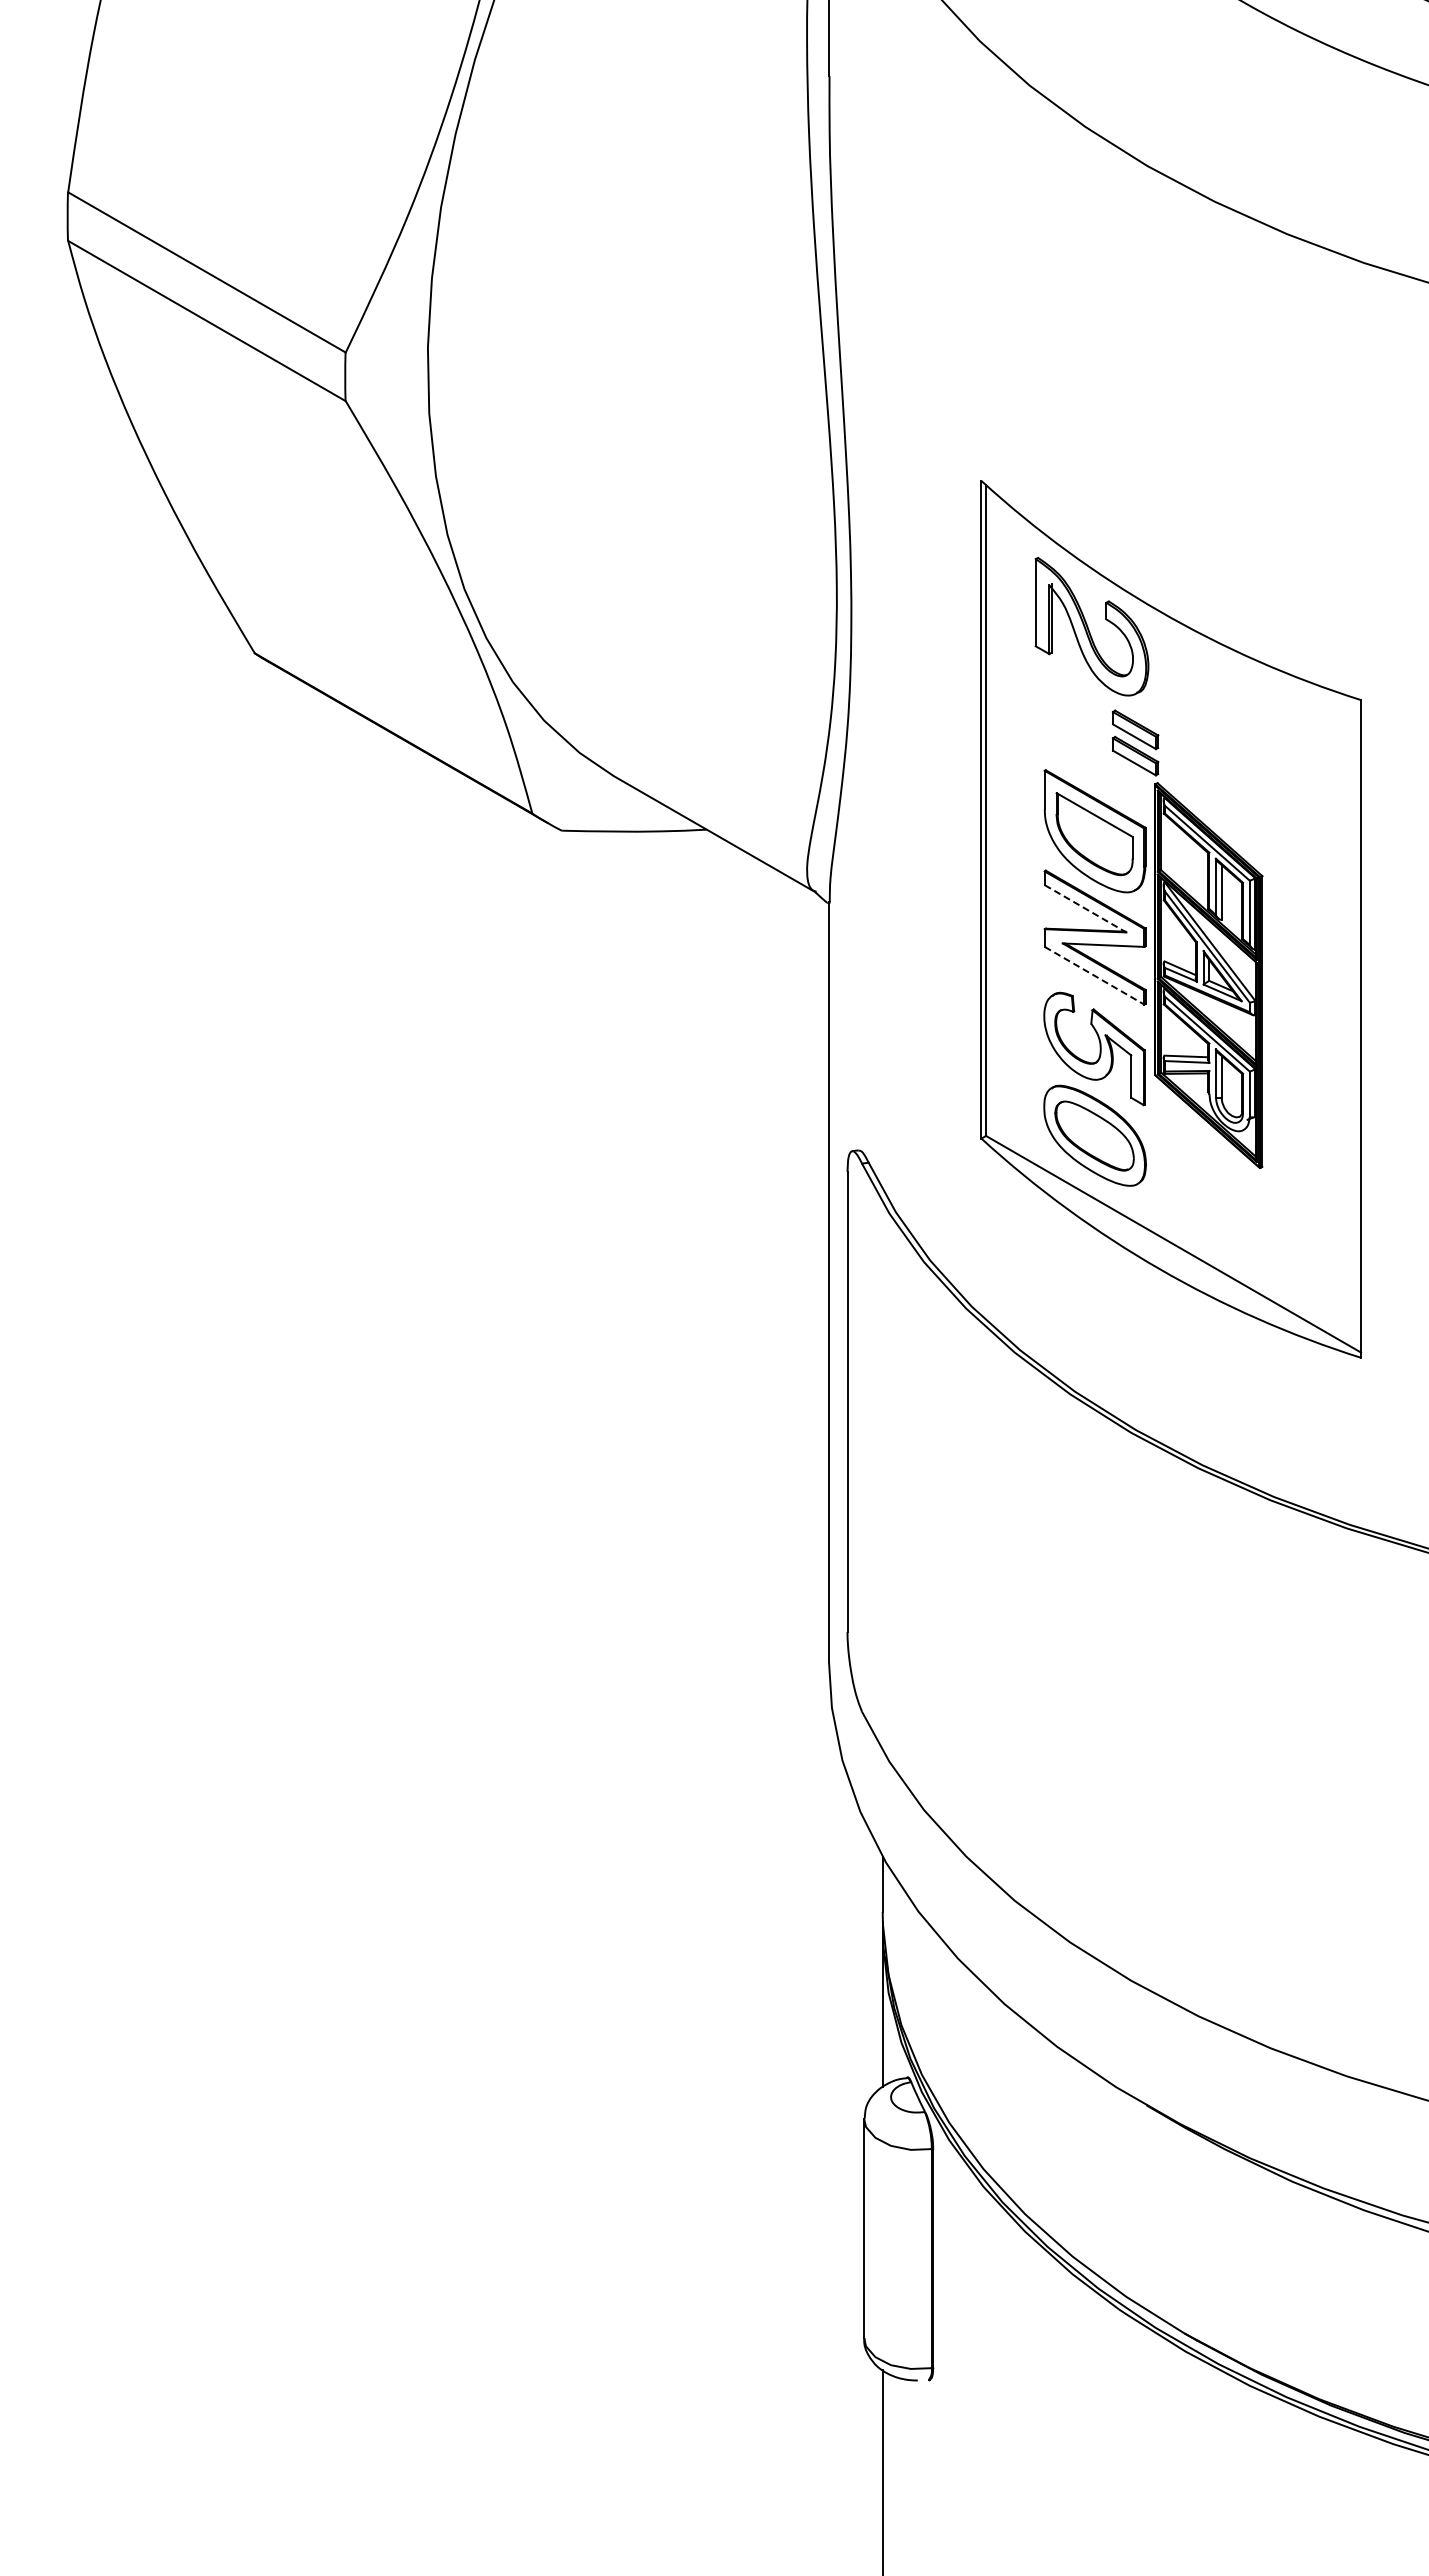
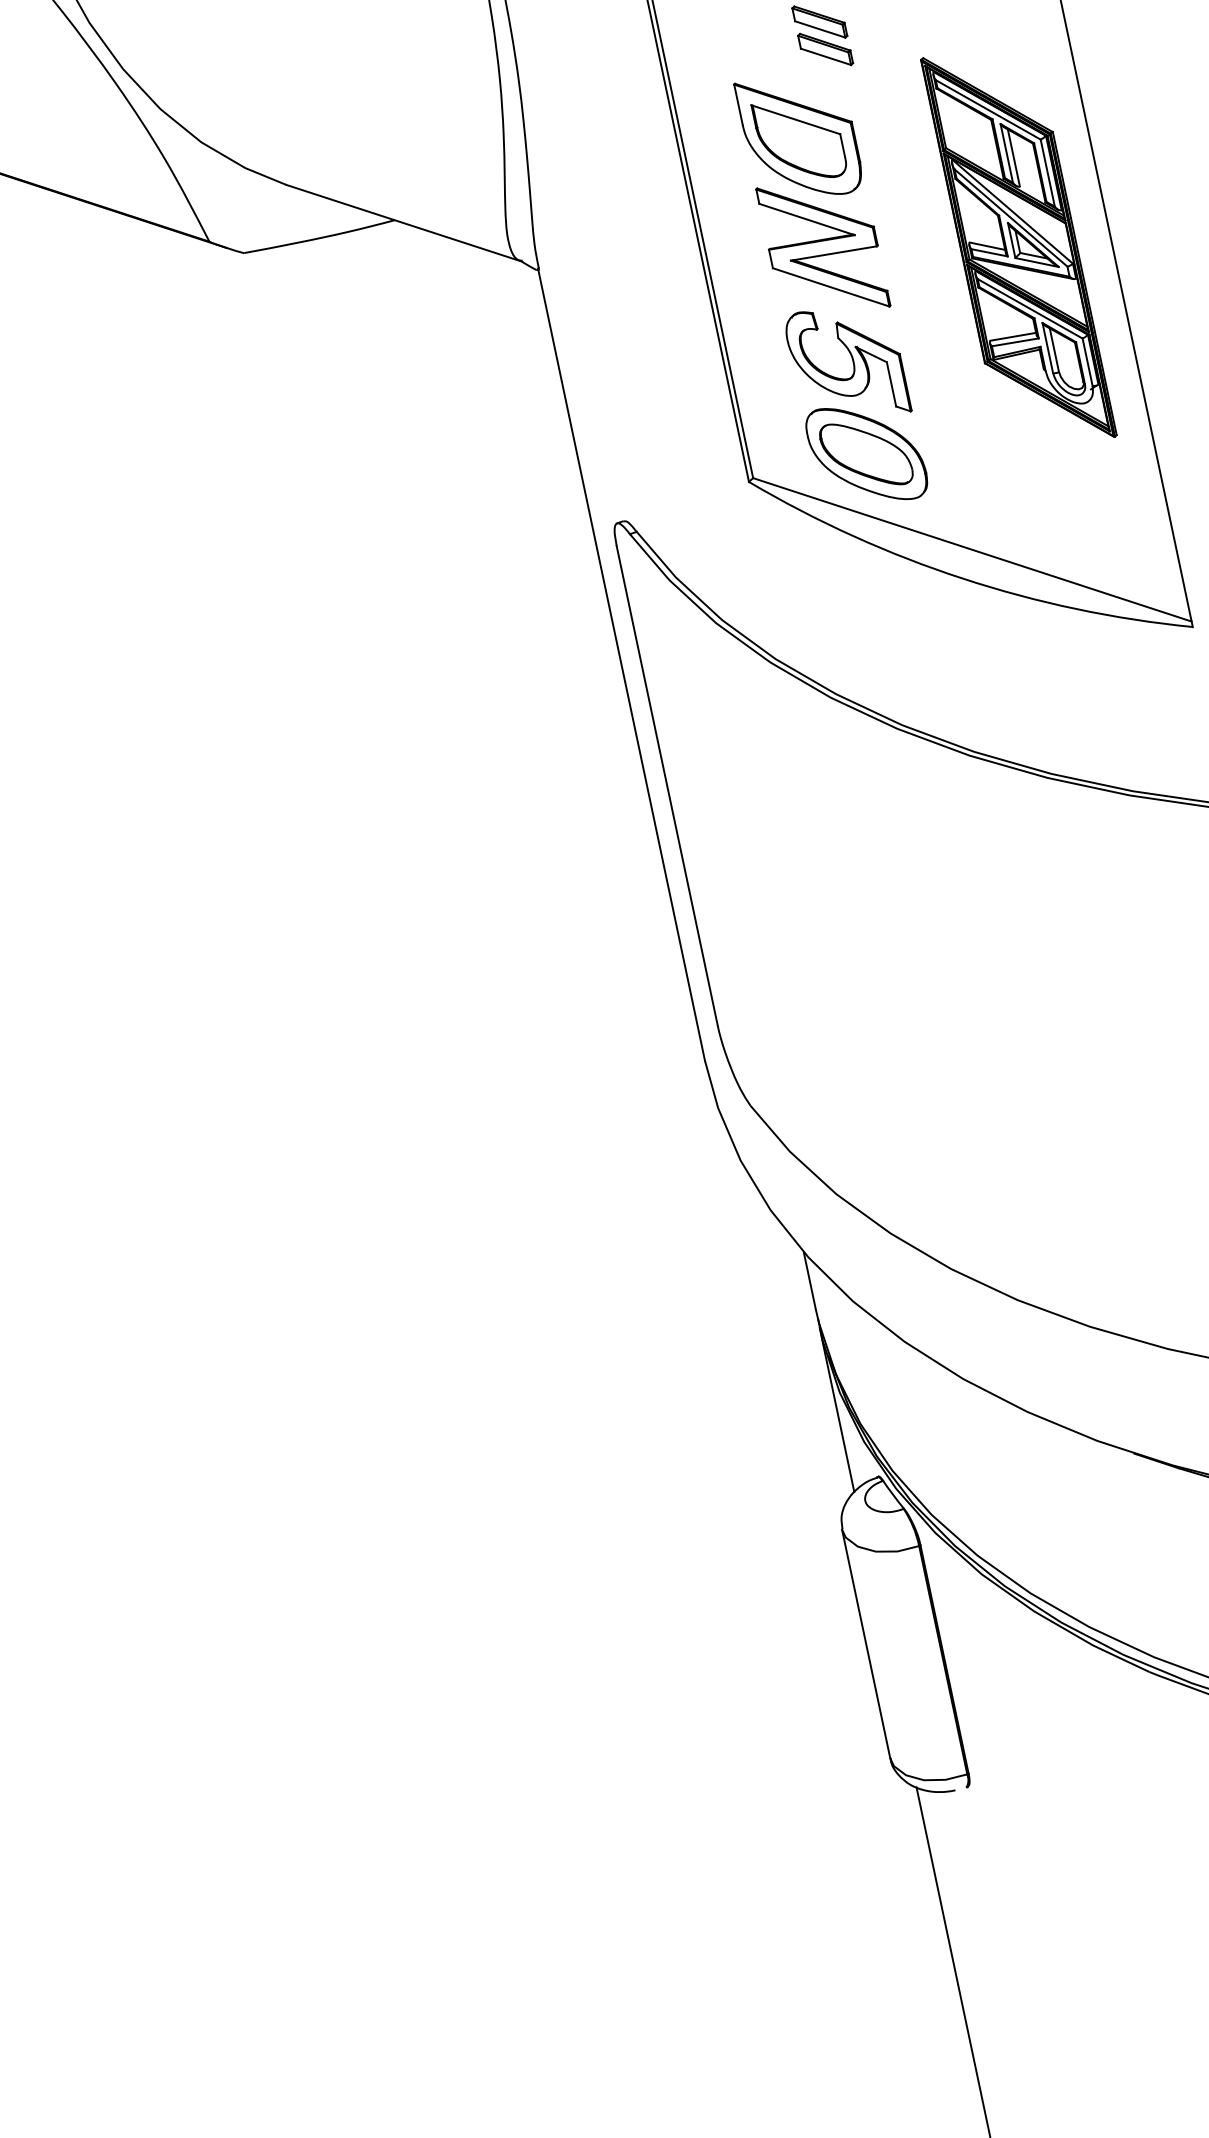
line: (1086, 909) -> (808, 220), dashed -> solid
line: (1094, 975) -> (830, 287), dashed -> solid
part: (1208, 975) -> (1018, 247), moved

